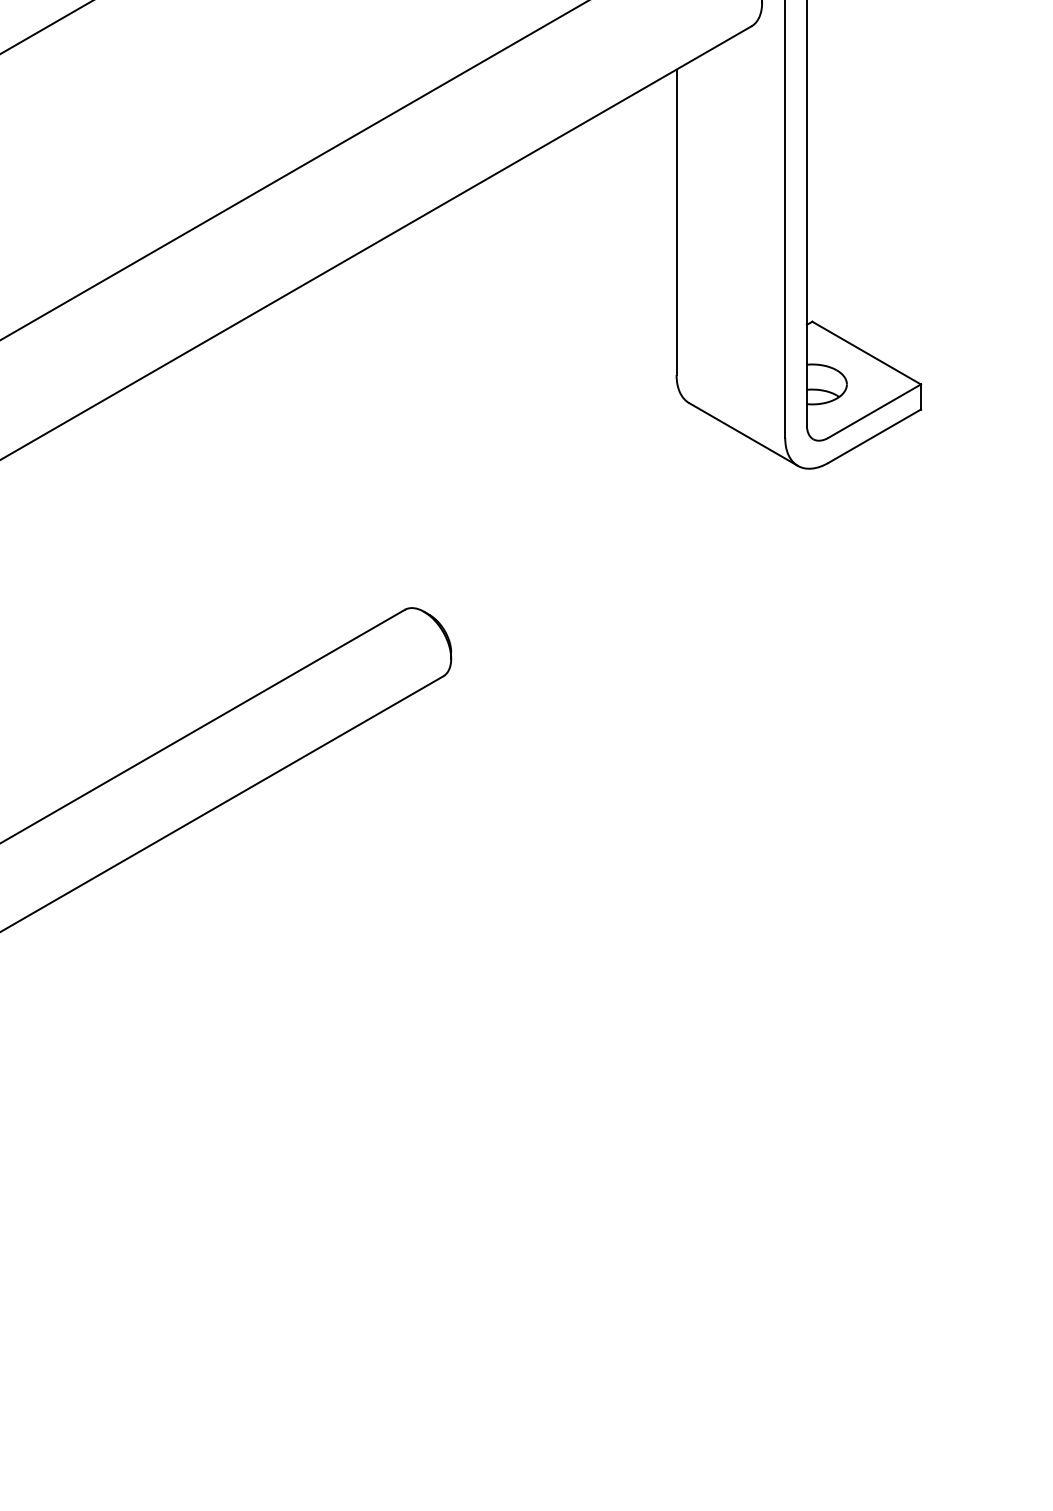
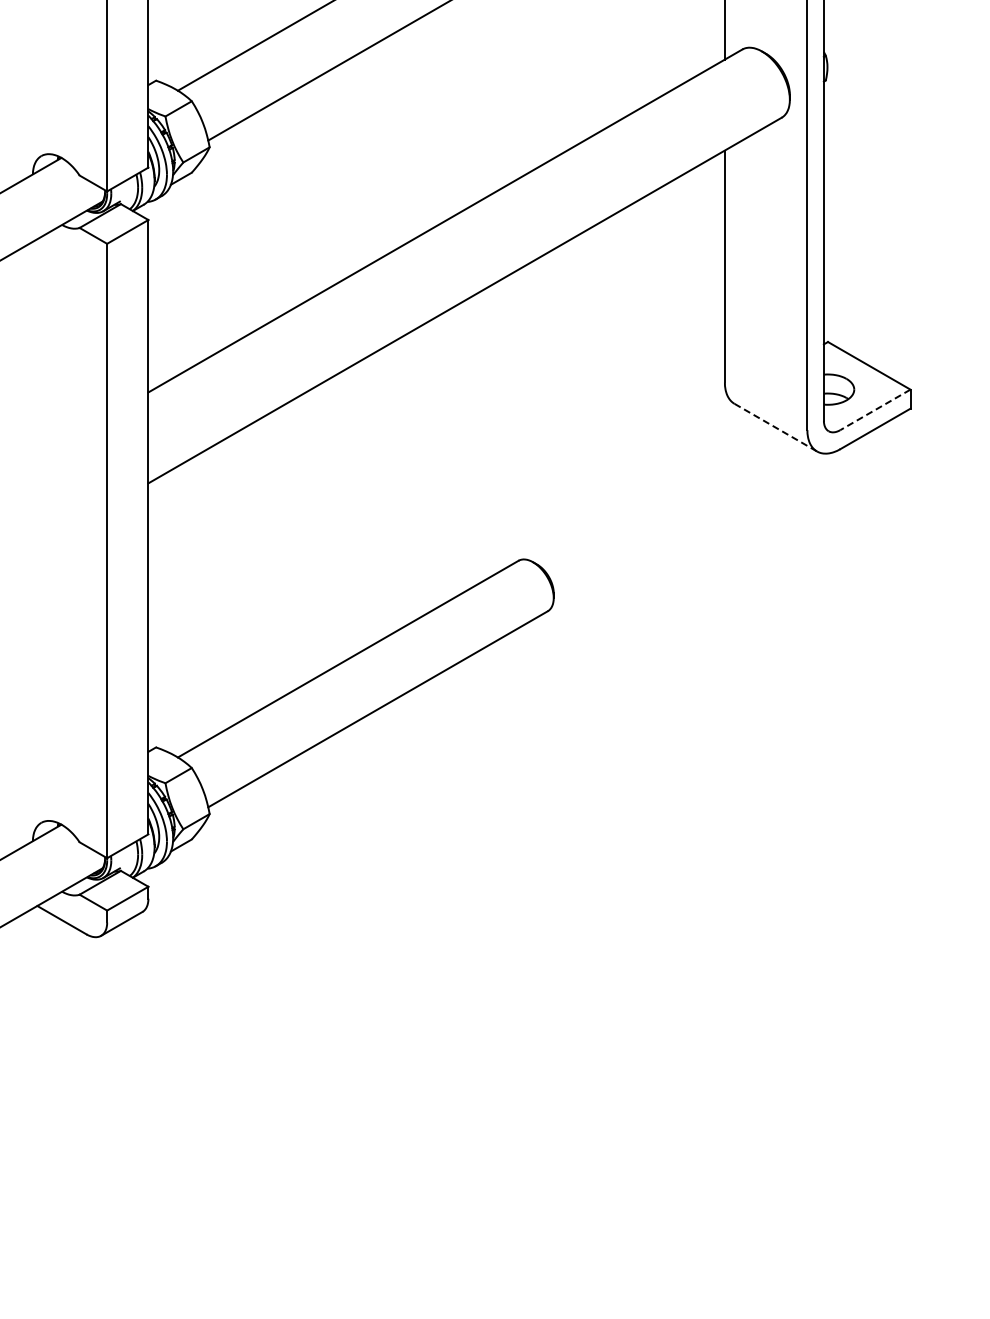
line: (874, 411) -> (875, 410), solid -> dashed
line: (743, 434) -> (775, 427), solid -> dashed

